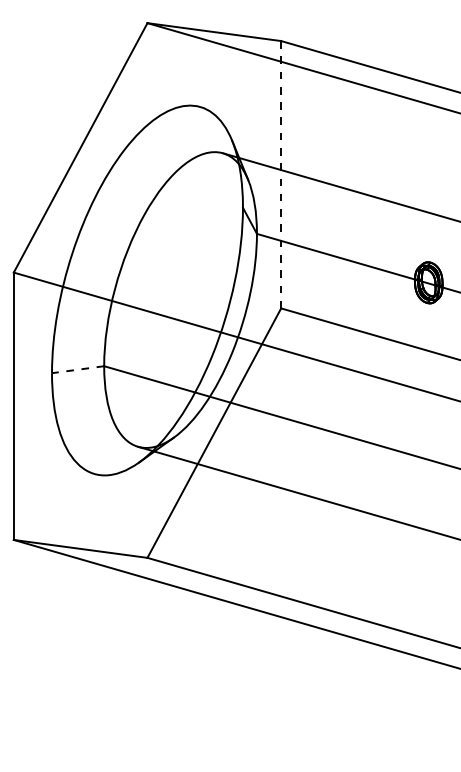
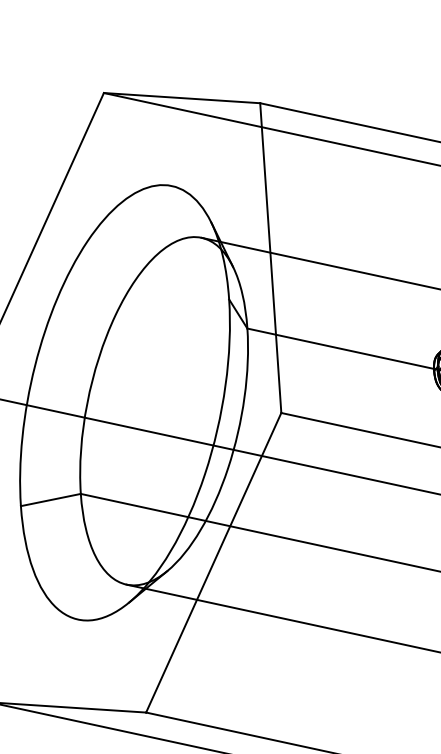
line: (281, 174) -> (271, 257), dashed -> solid
line: (77, 369) -> (50, 499), dashed -> solid

